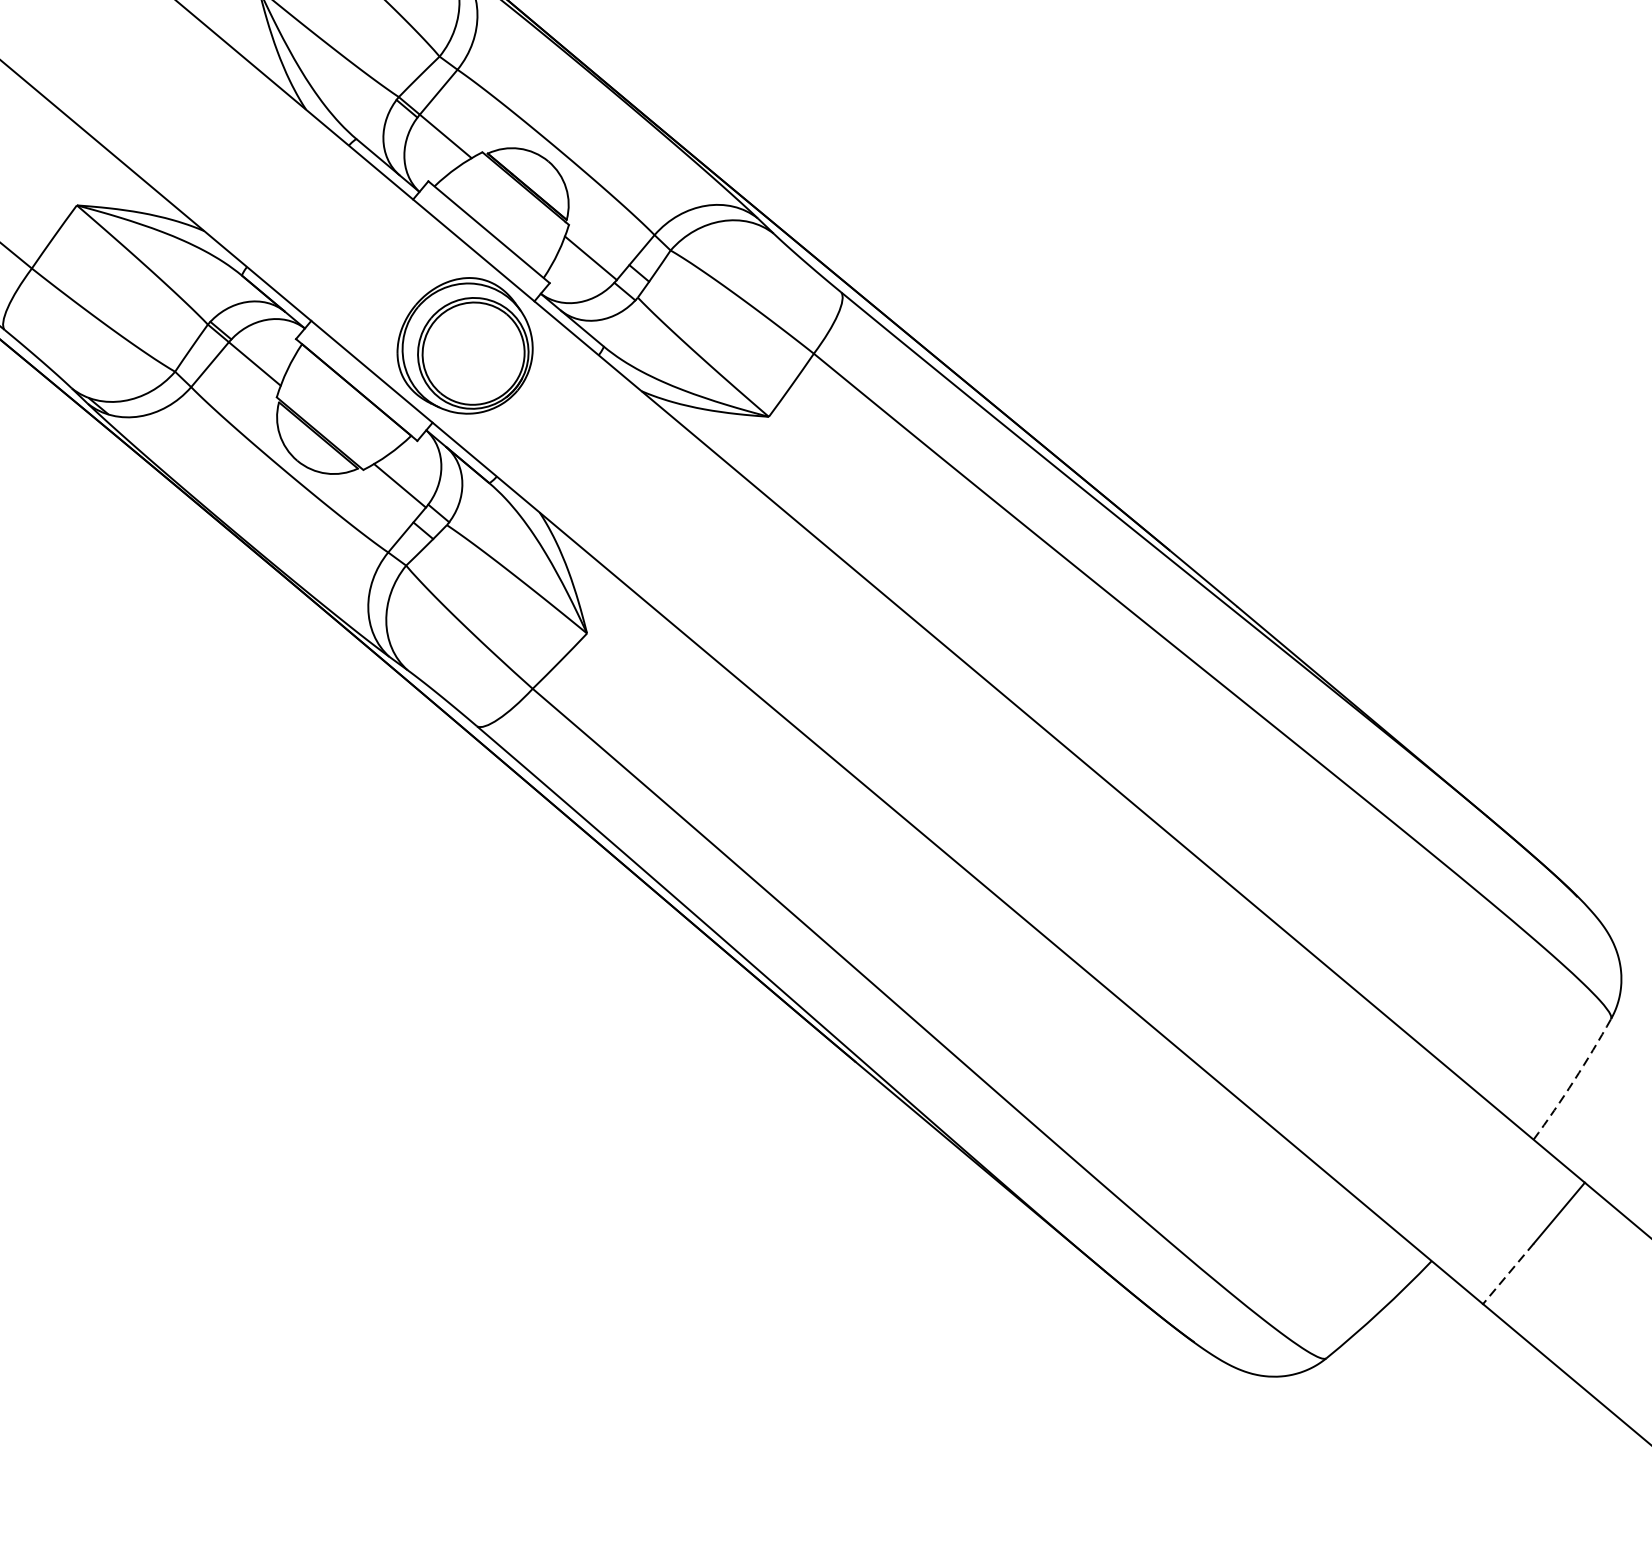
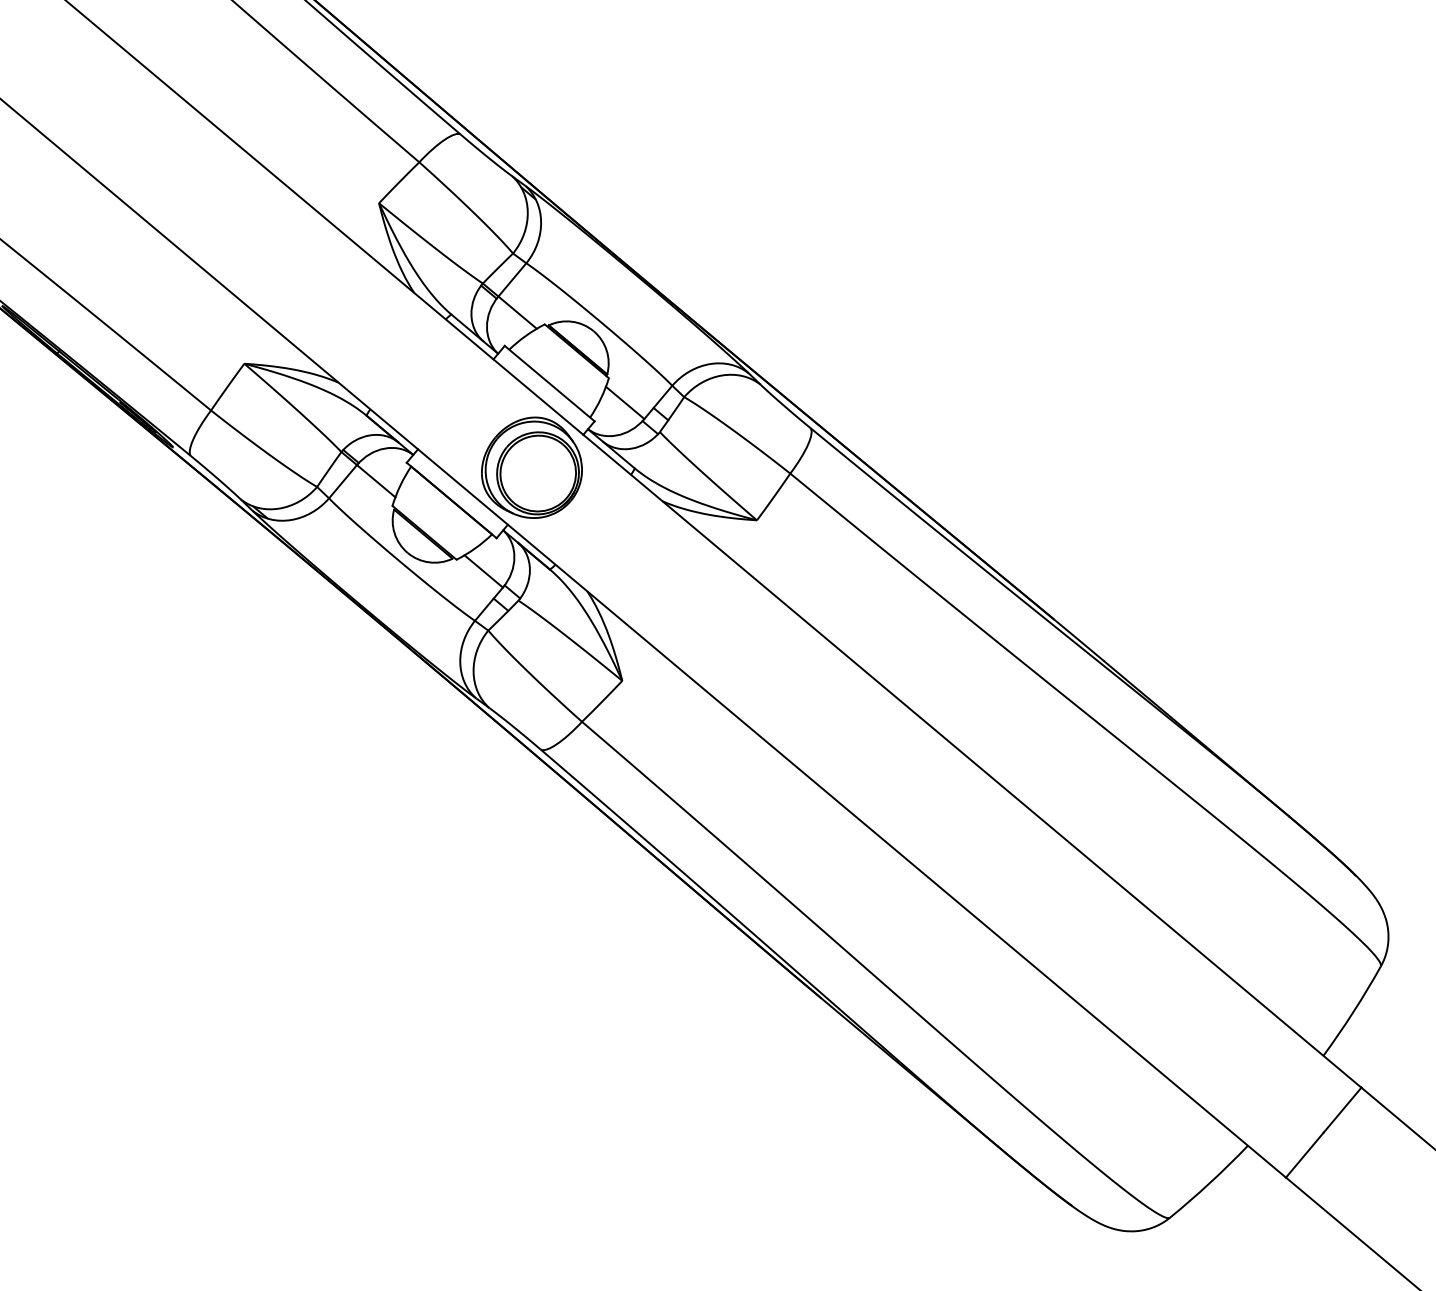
arc: (1574, 1081) -> (1353, 1012), dashed -> solid
line: (1508, 1274) -> (1304, 1155), dashed -> solid

